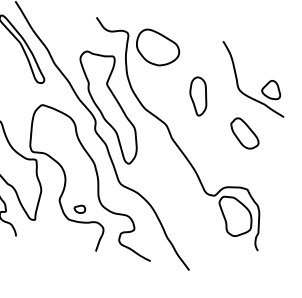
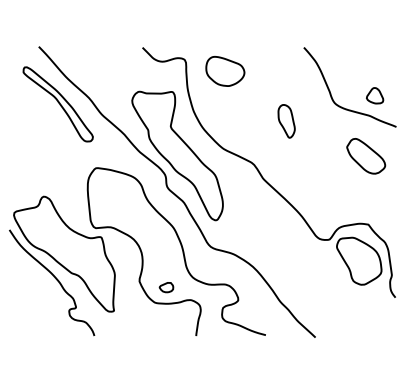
part: (158, 48) -> (225, 71), size x0.7
part: (271, 89) -> (374, 95), size x0.7
part: (198, 96) -> (286, 121), size x0.7
part: (245, 133) -> (366, 156), moved

